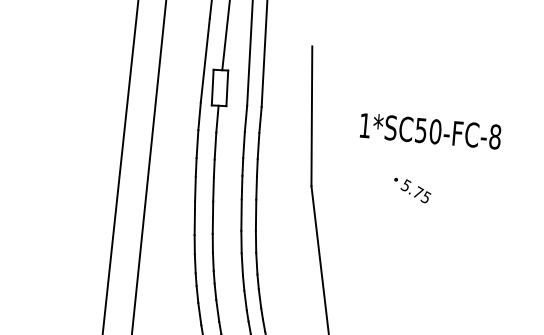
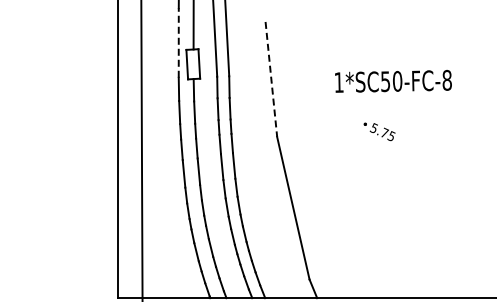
line: (205, 59) -> (178, 42), solid -> dashed
line: (312, 116) -> (271, 79), solid -> dashed
text: (430, 131) -> (393, 81), moved
part: (412, 190) -> (379, 131), moved

